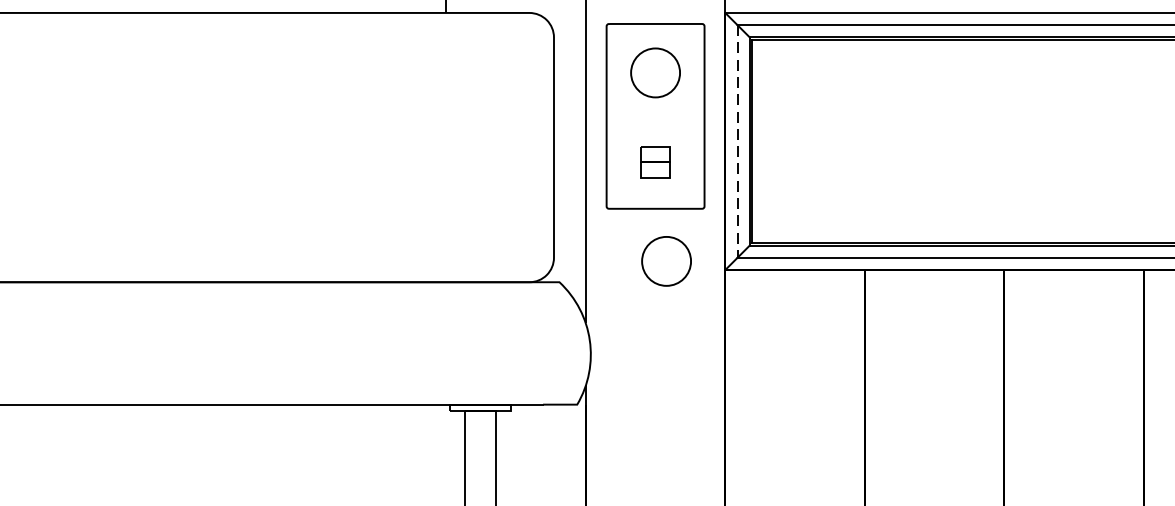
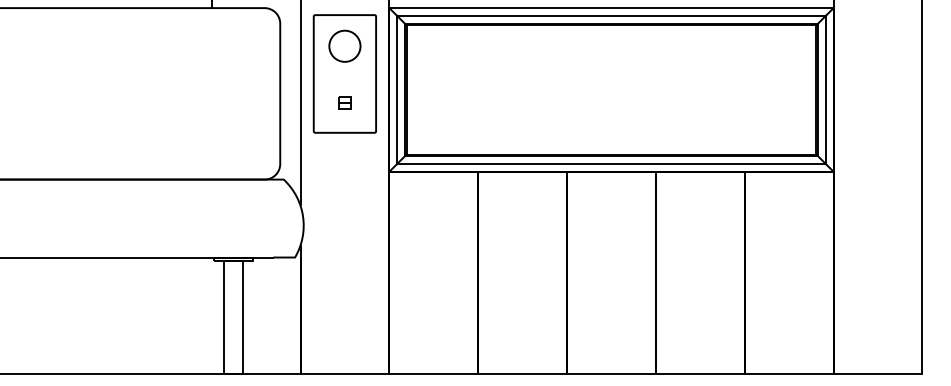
line: (738, 142) -> (397, 90), dashed -> solid
part: (654, 161) -> (344, 102), size x0.62
circle: (665, 260) -> (351, 165), removed

